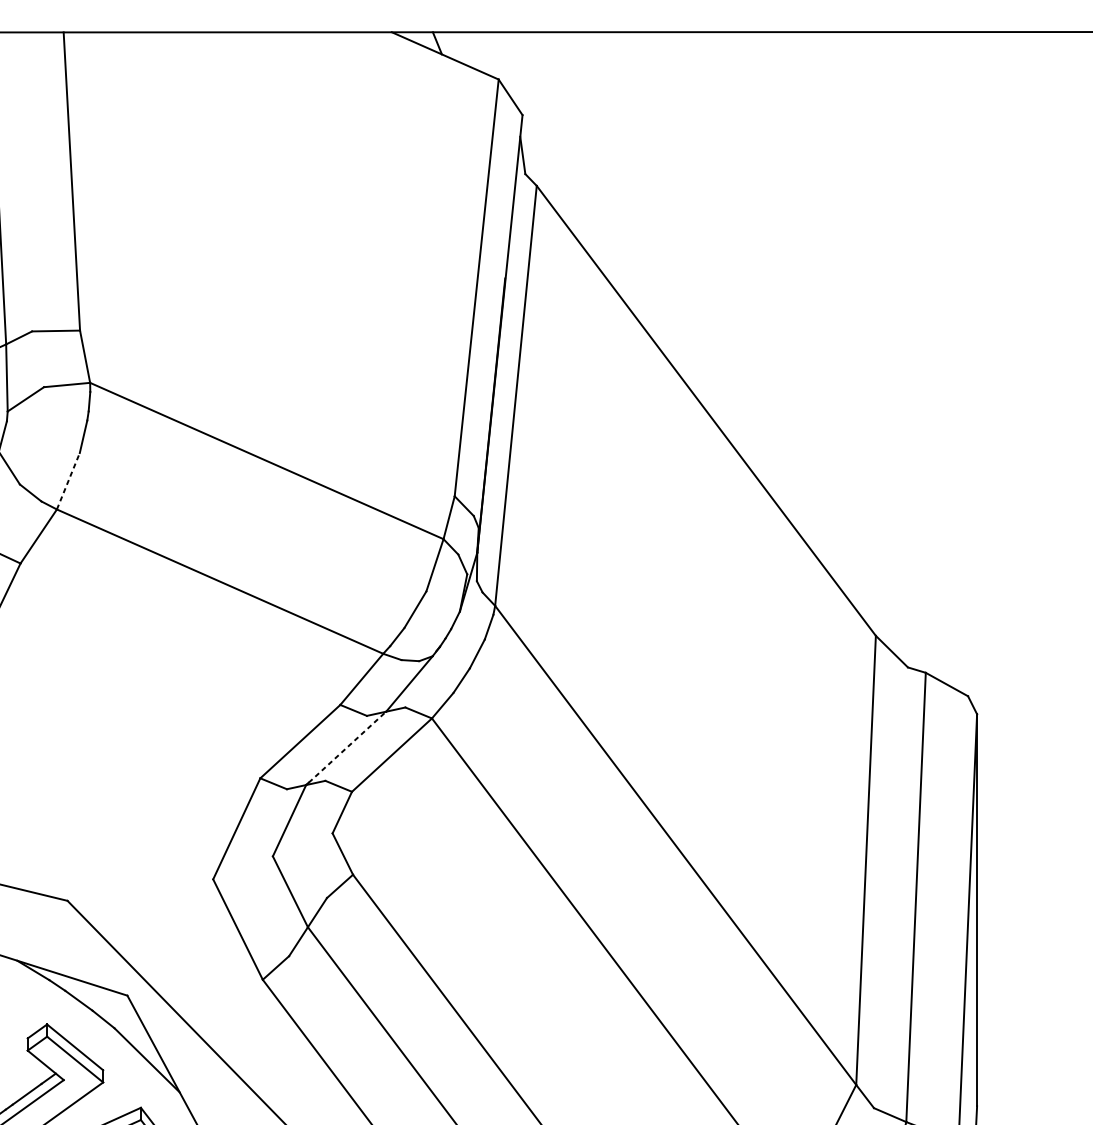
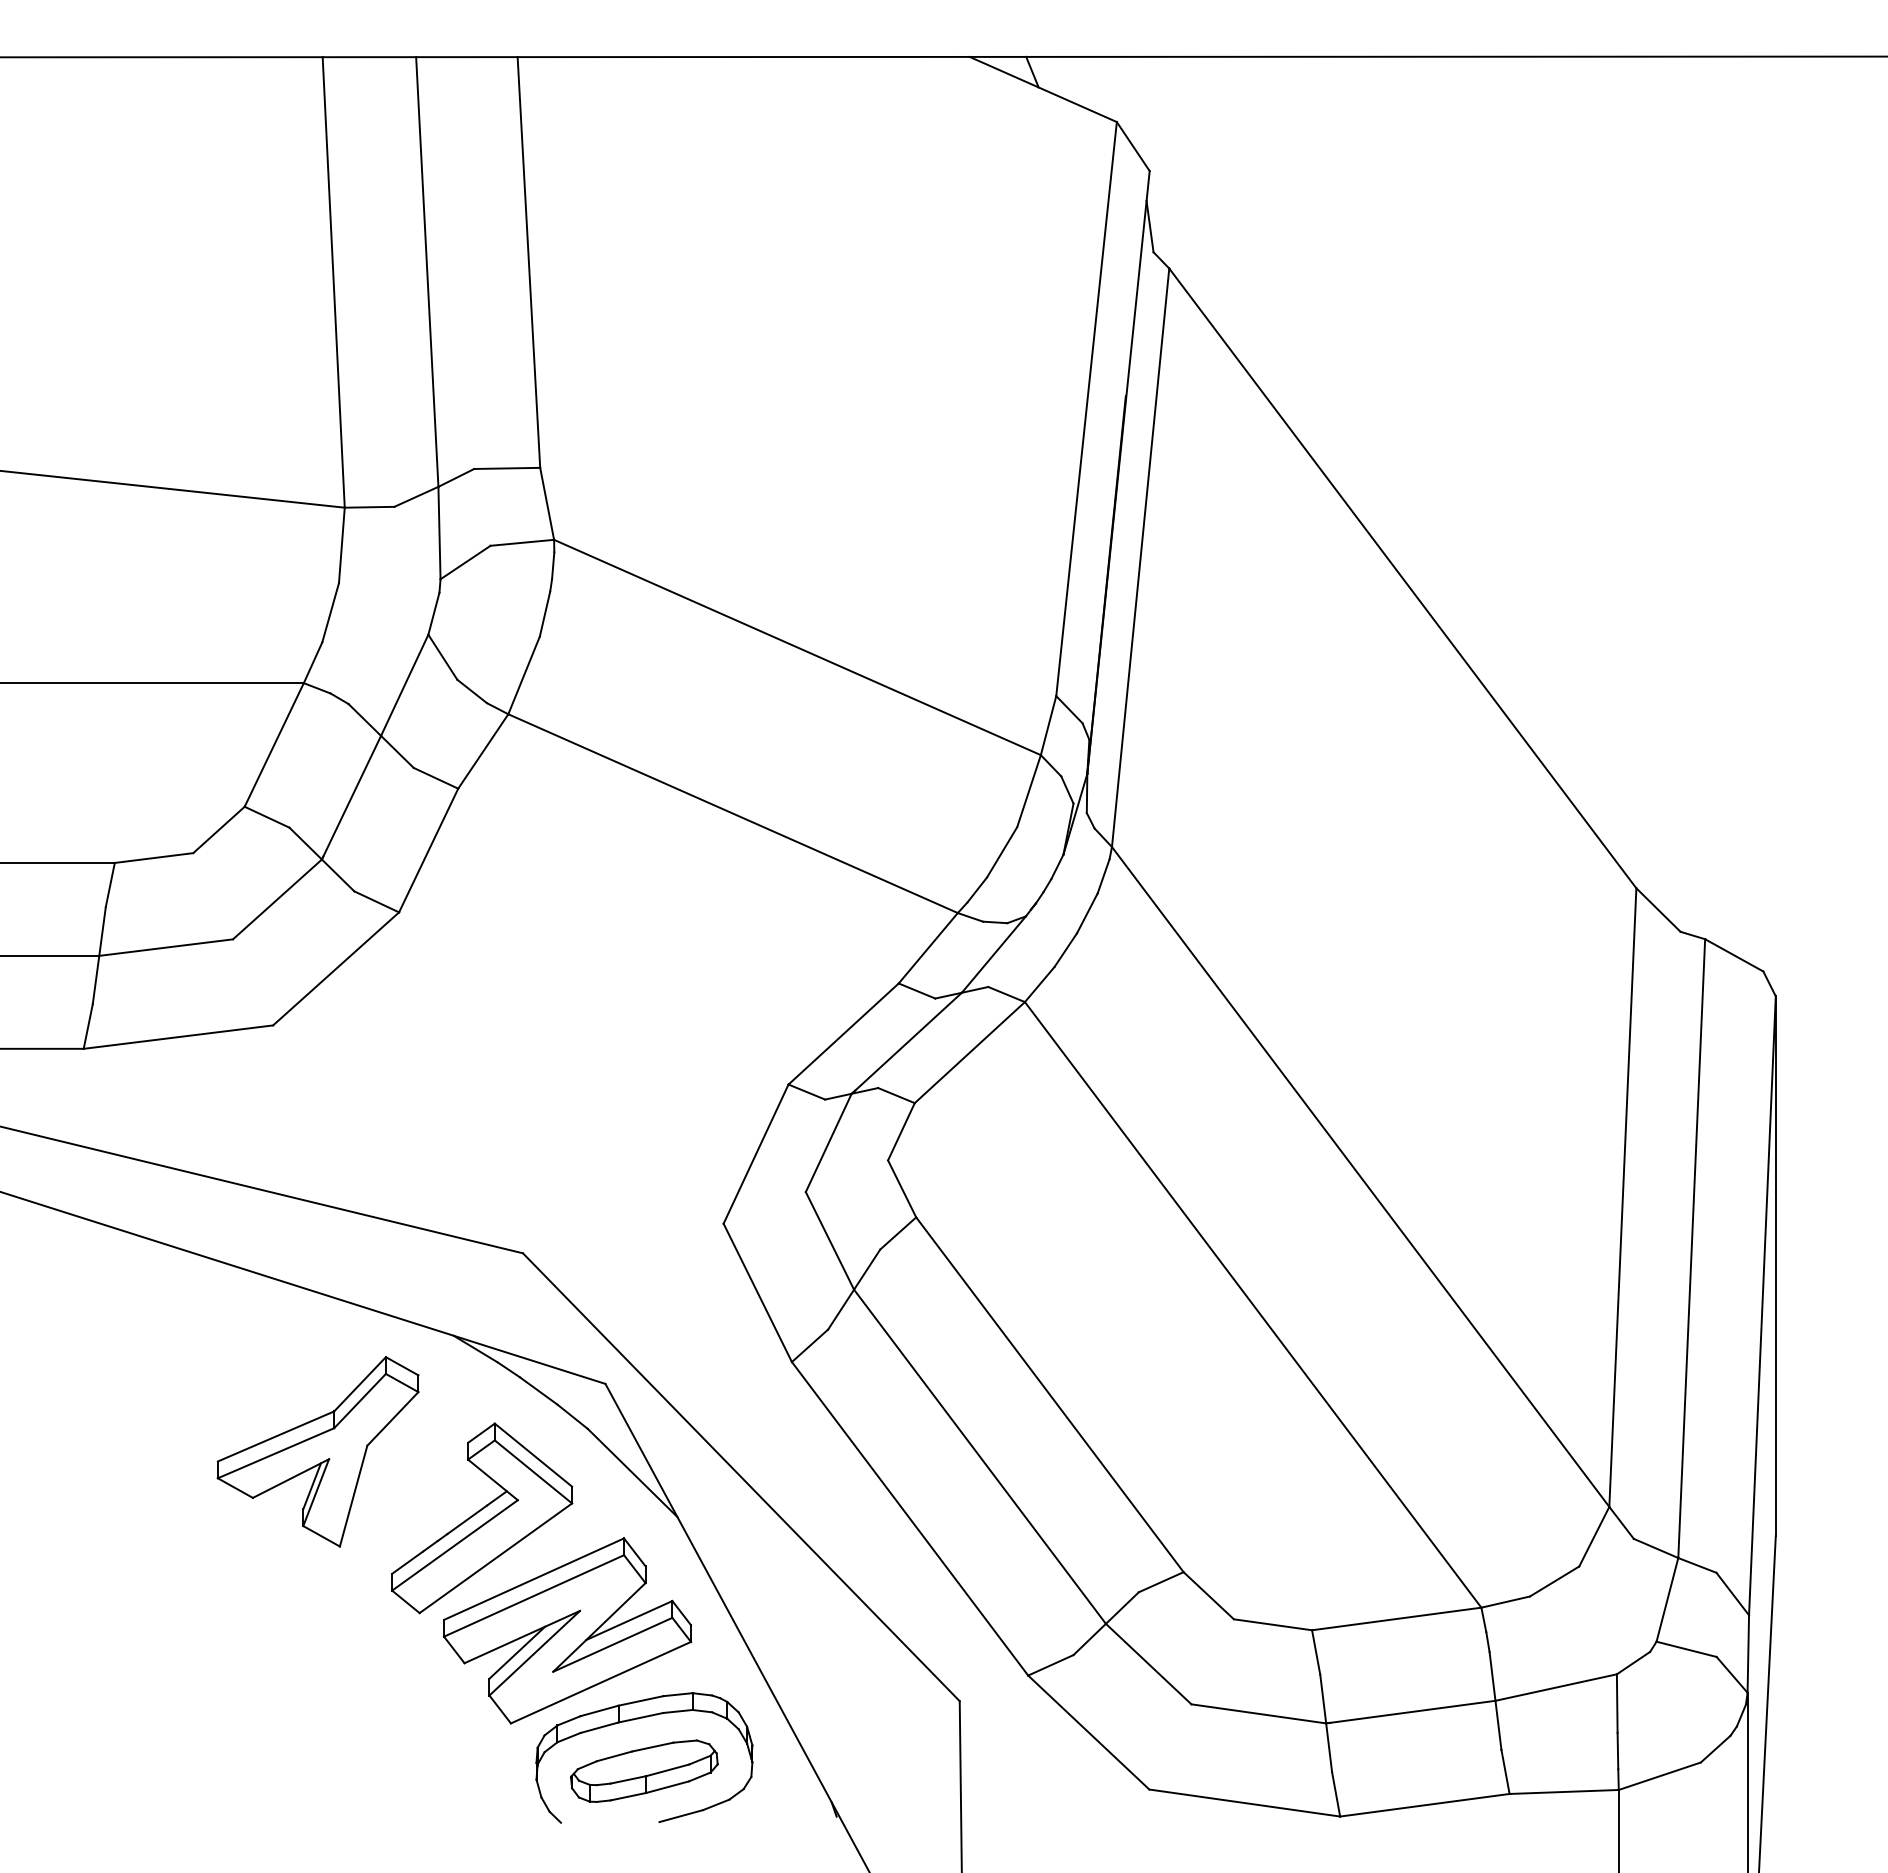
line: (68, 481) -> (524, 675), dashed -> solid
line: (347, 747) -> (908, 1041), dashed -> solid

